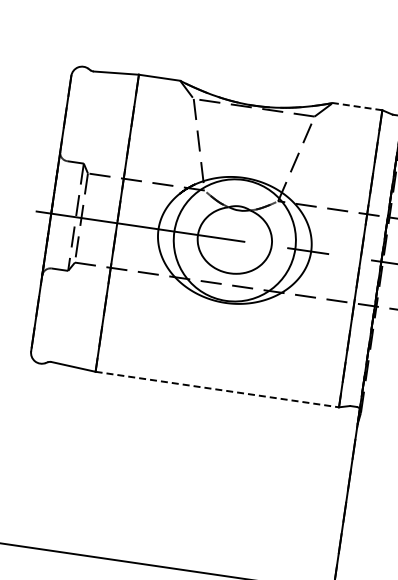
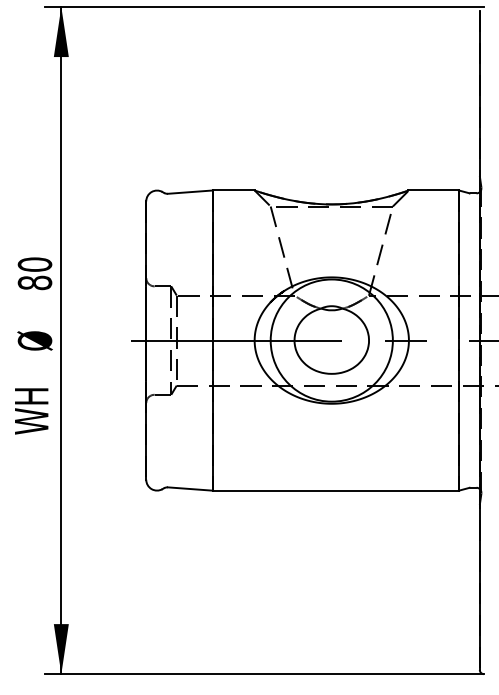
line: (357, 106) -> (433, 190), dashed -> solid
line: (217, 389) -> (336, 490), dashed -> solid

